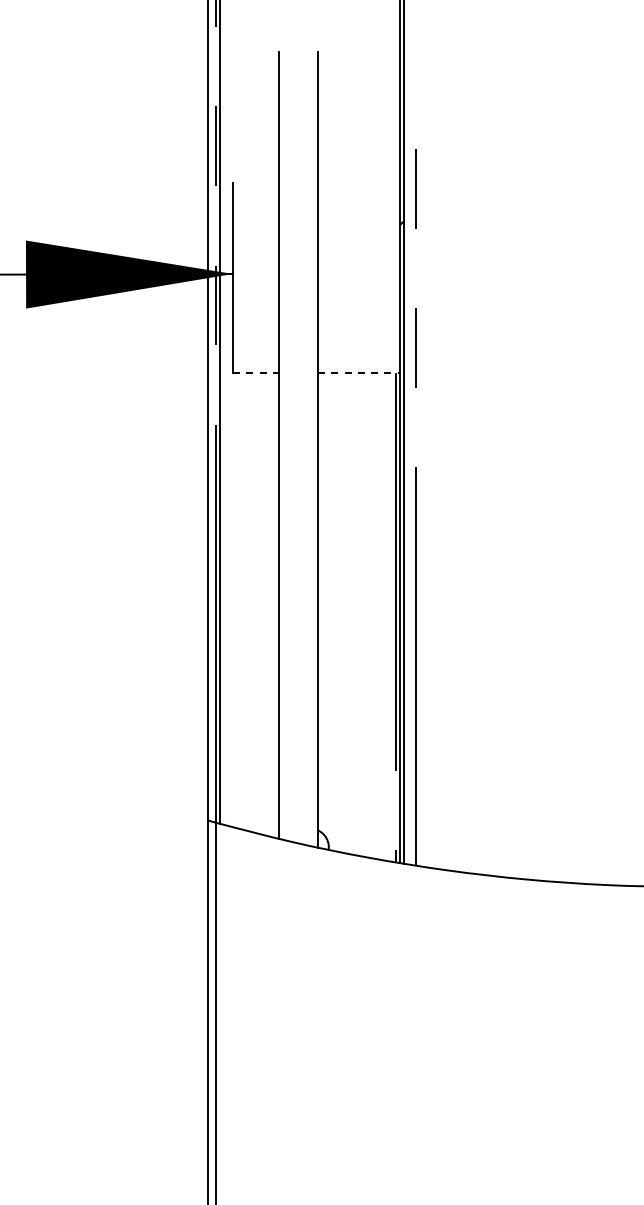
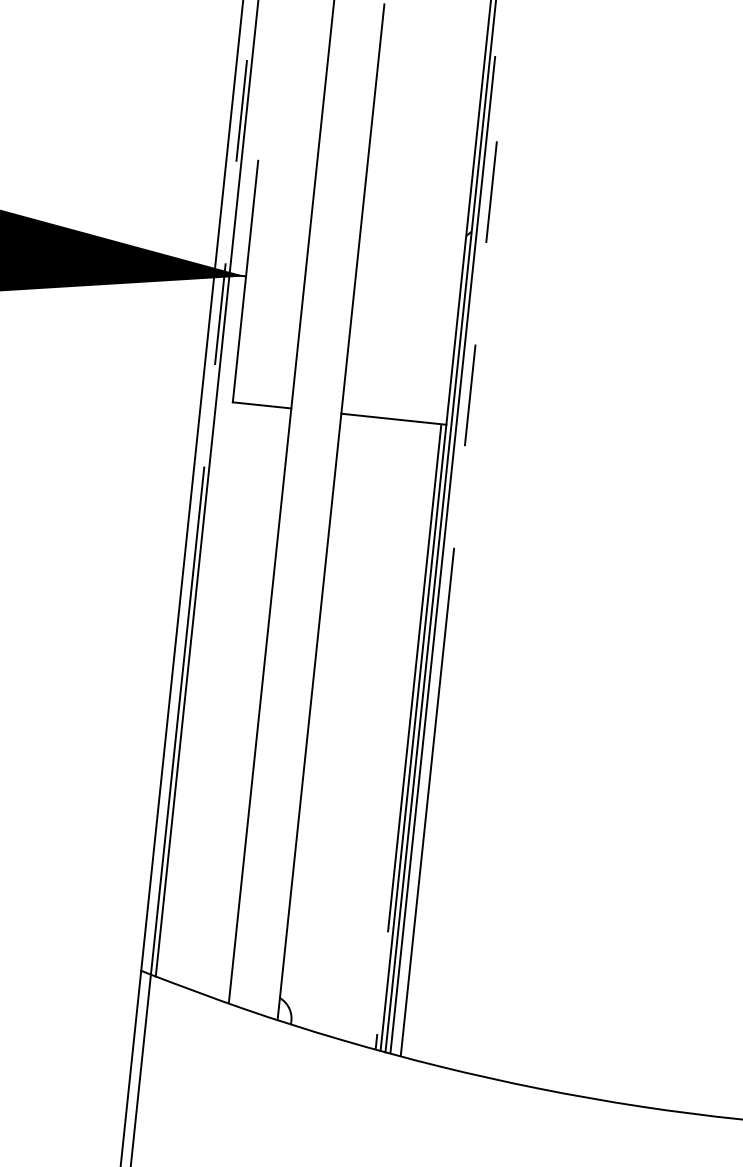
line: (255, 372) -> (261, 405), dashed -> solid
line: (359, 372) -> (394, 419), dashed -> solid
line: (408, 473) -> (443, 554), added

